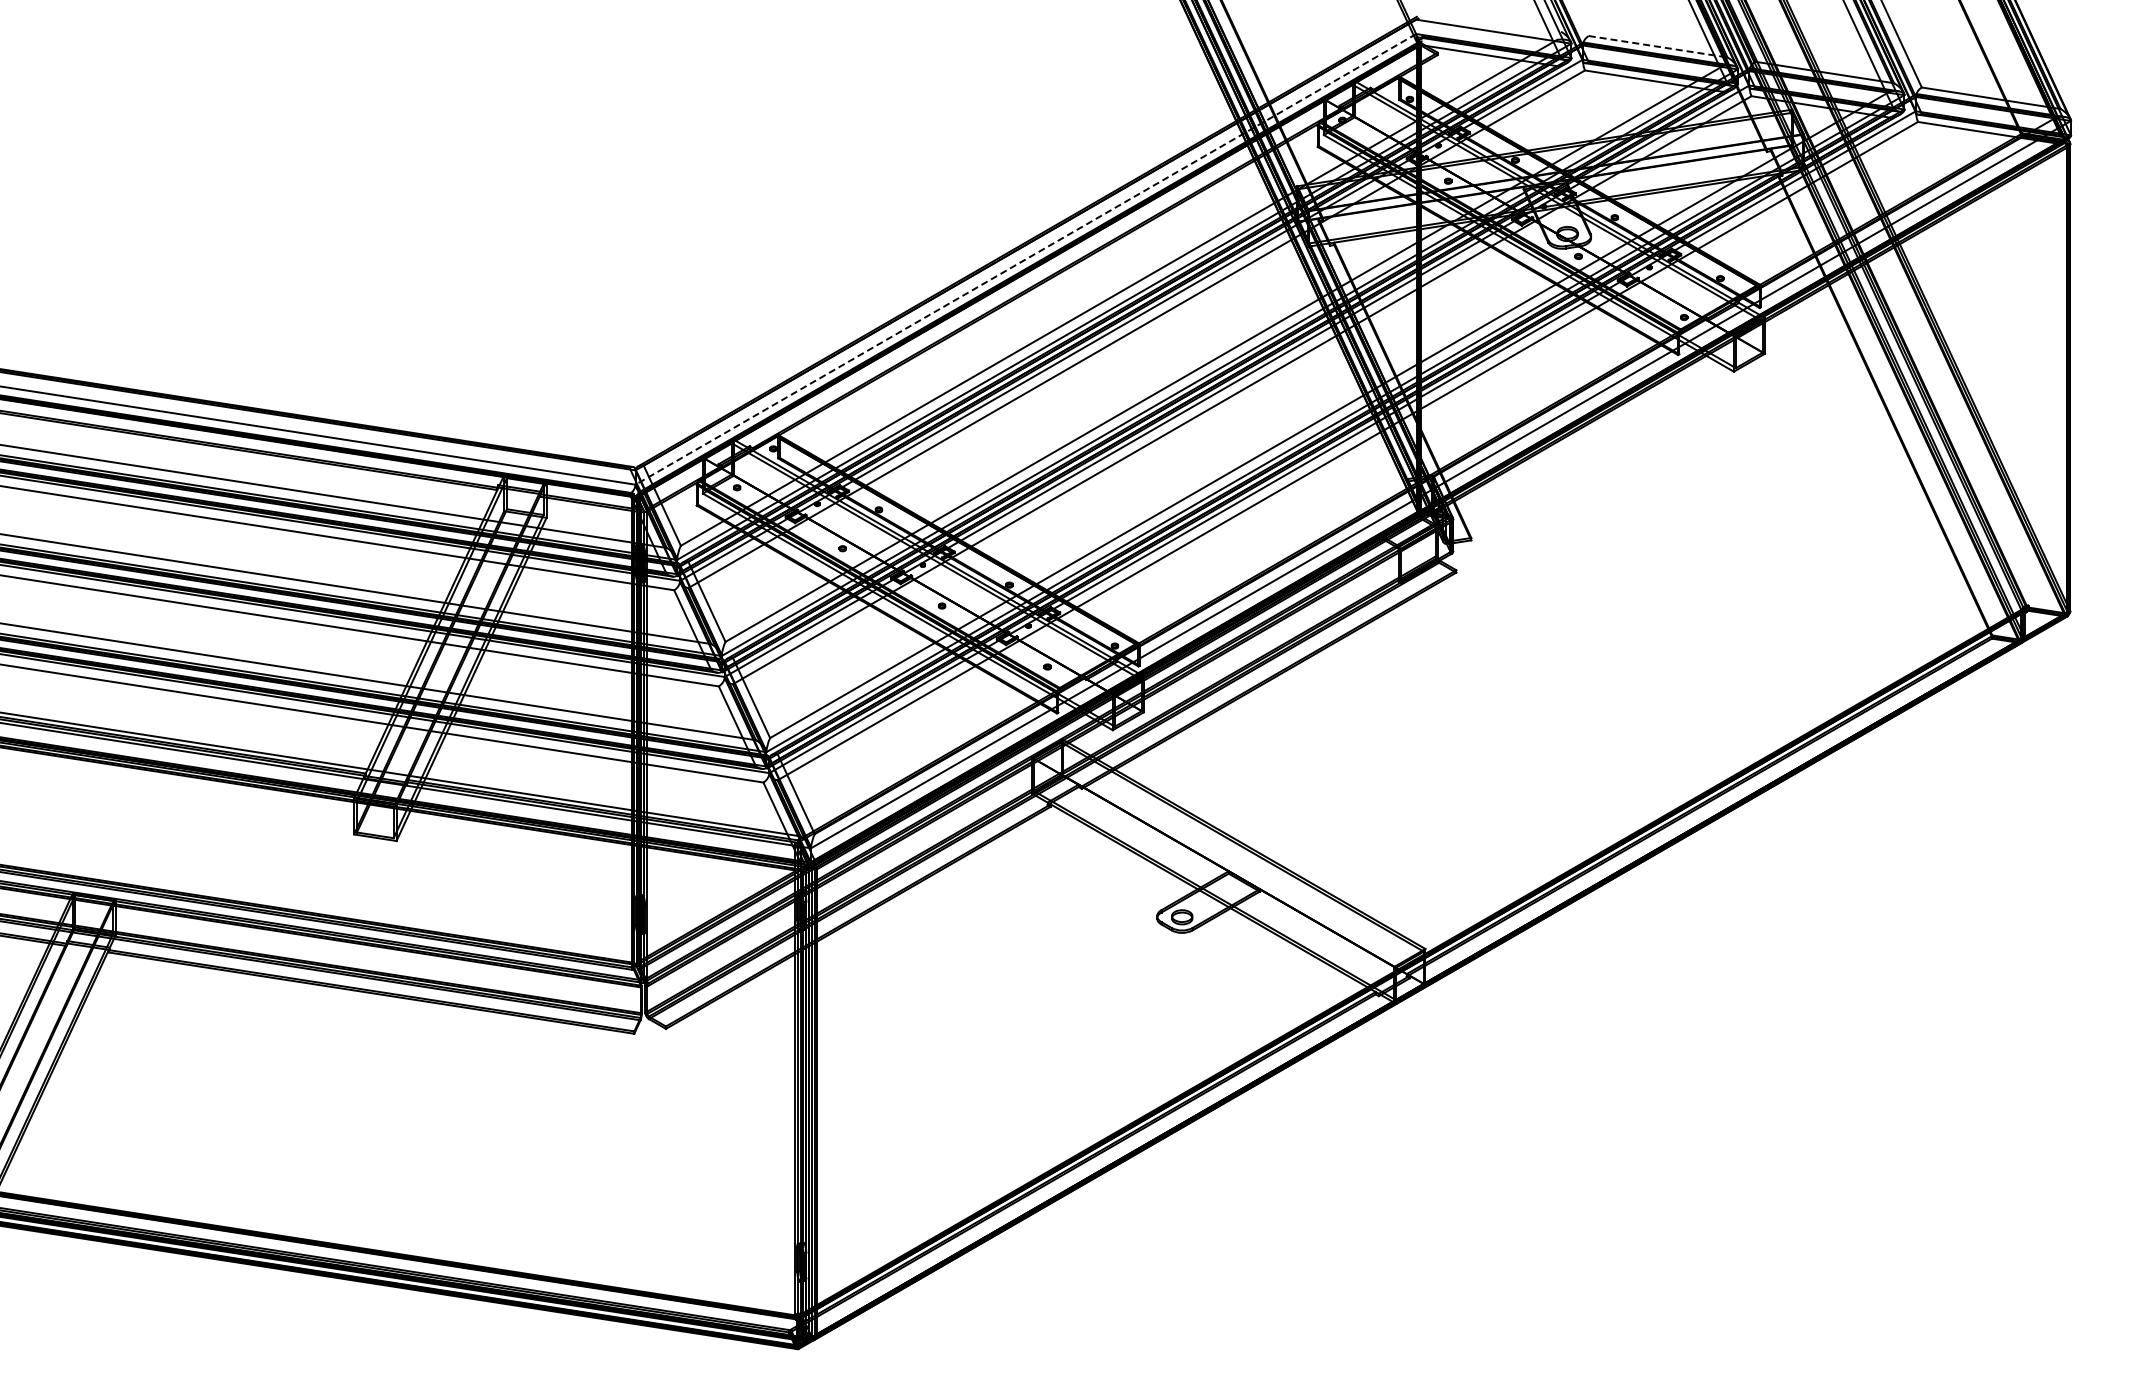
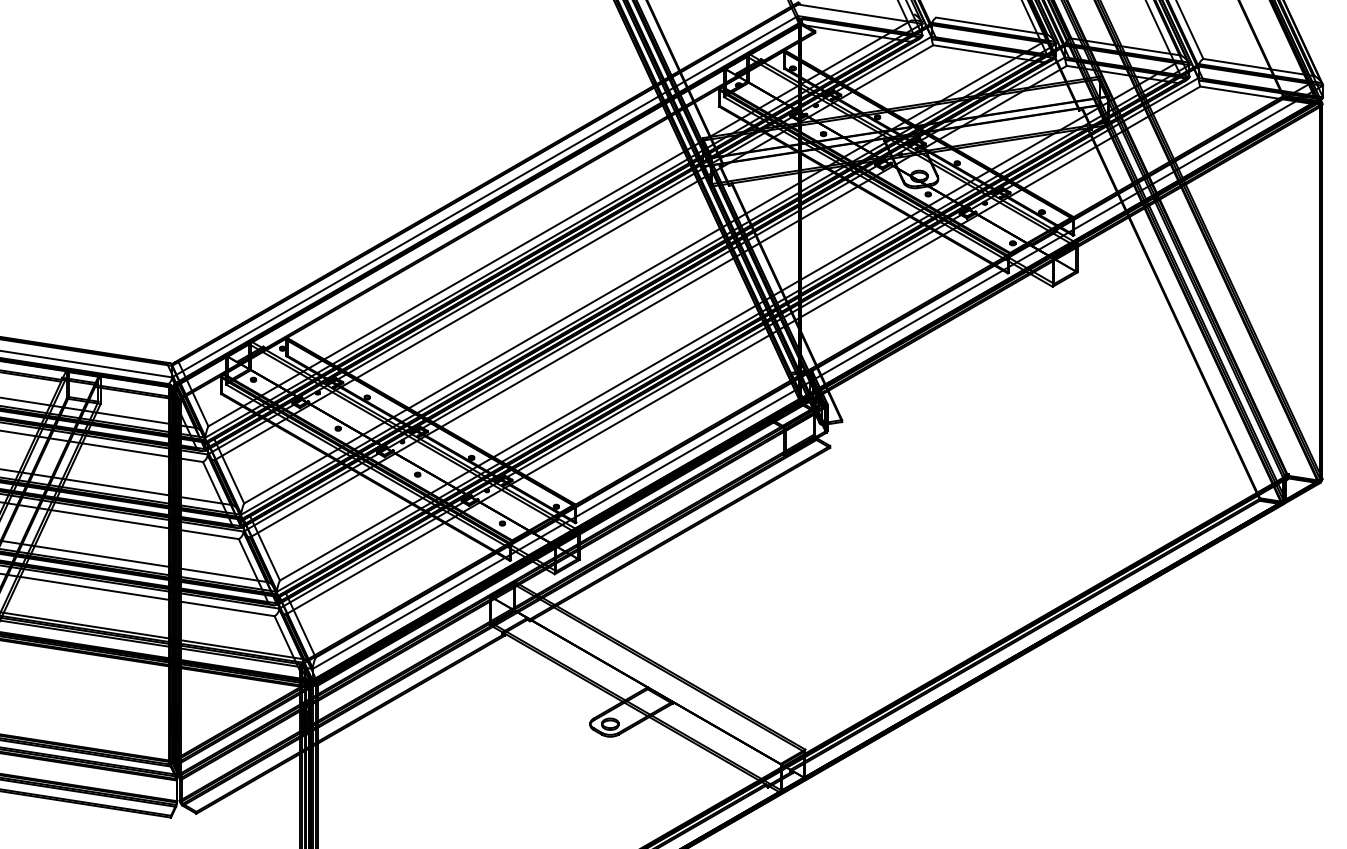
line: (1658, 46) -> (992, 26), dashed -> solid
line: (1025, 259) -> (484, 196), dashed -> solid

